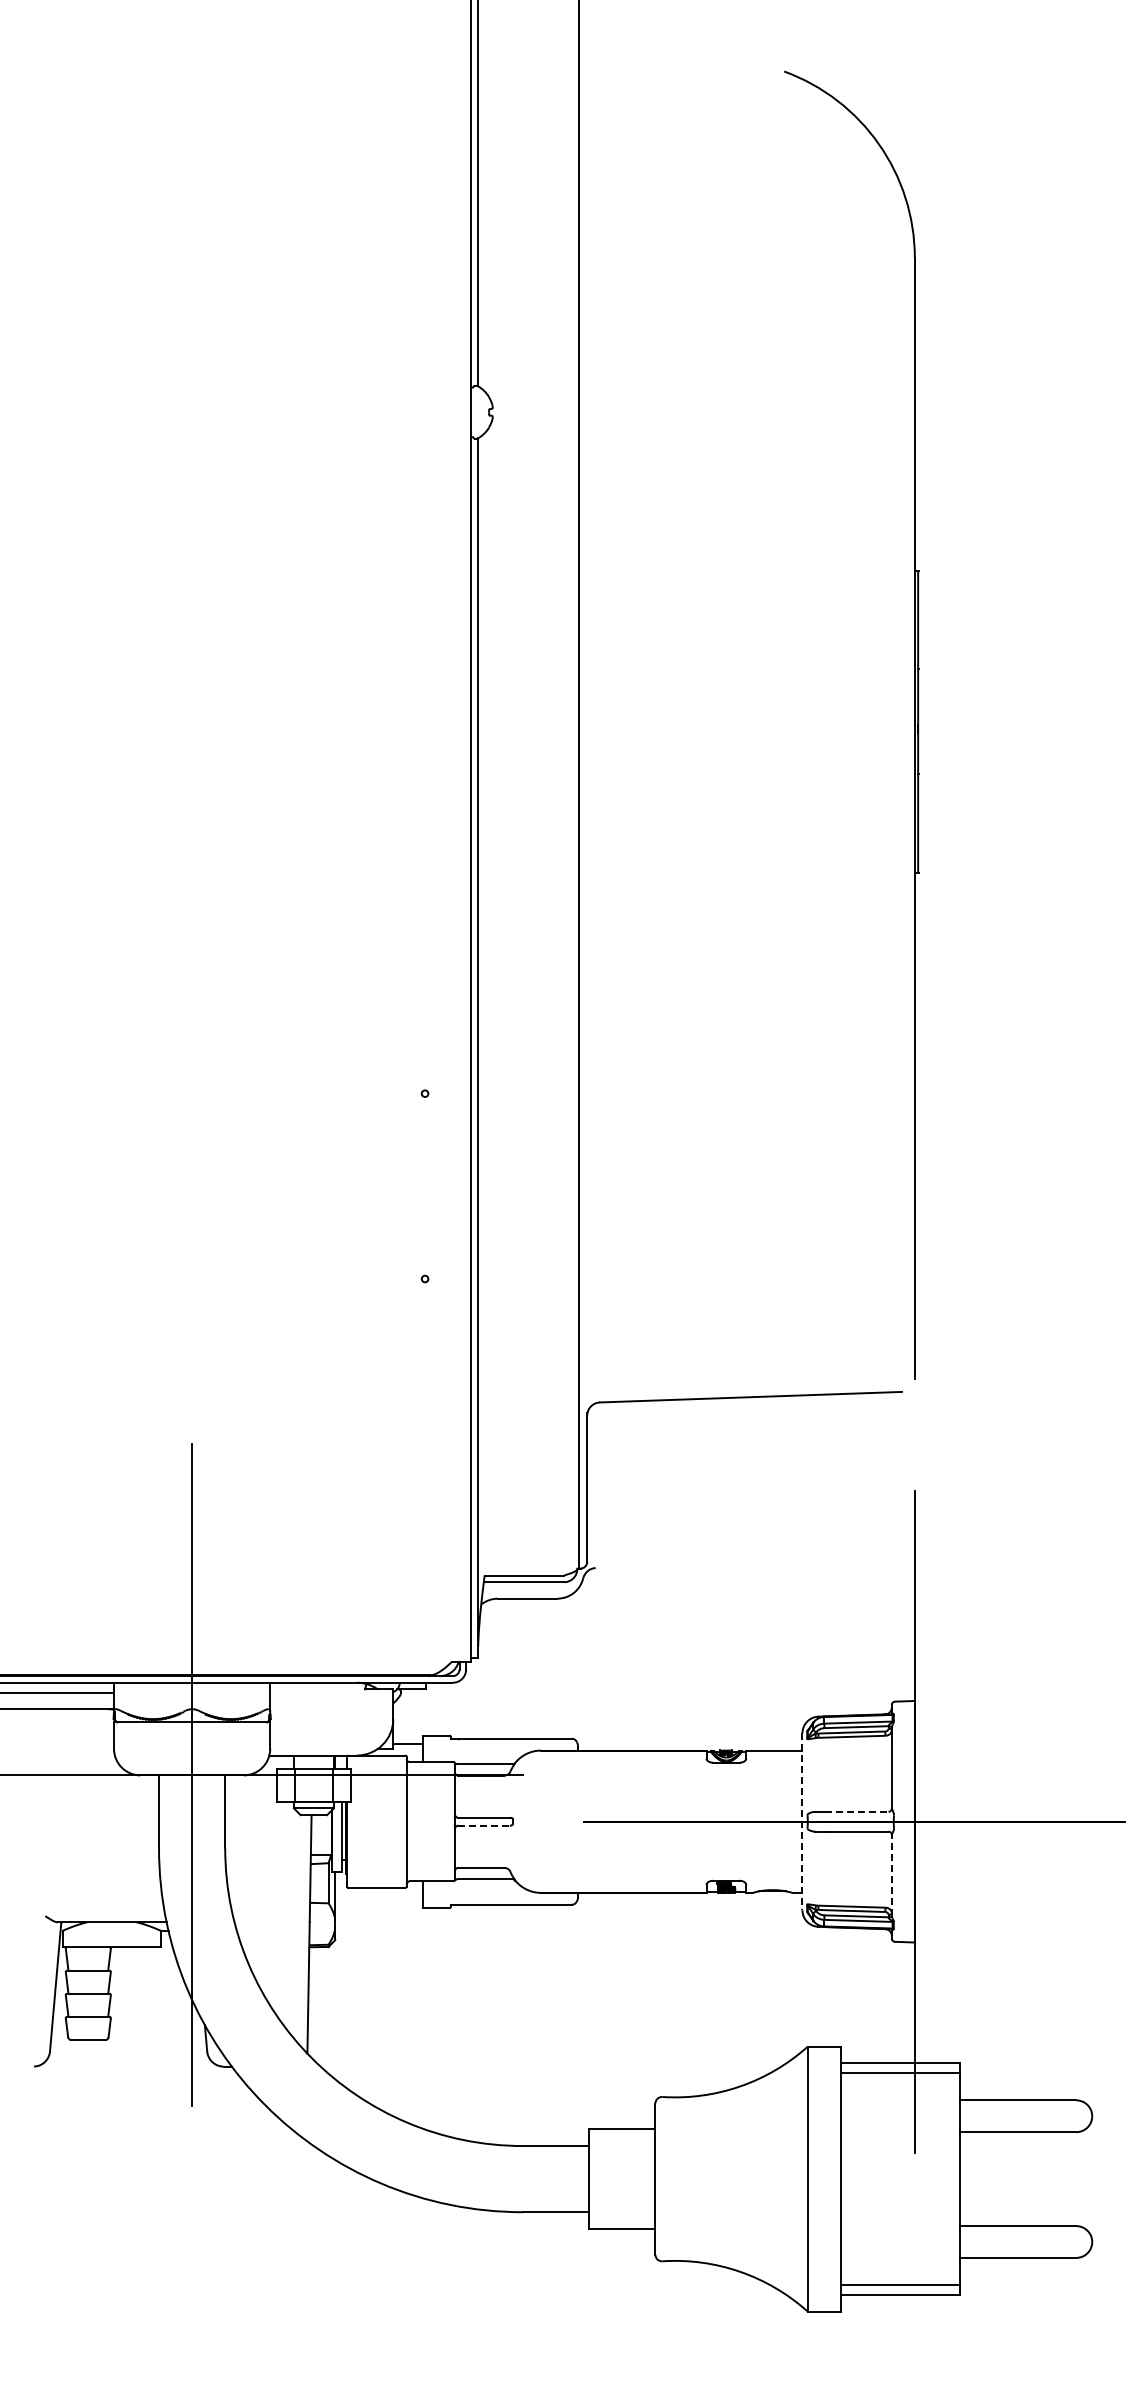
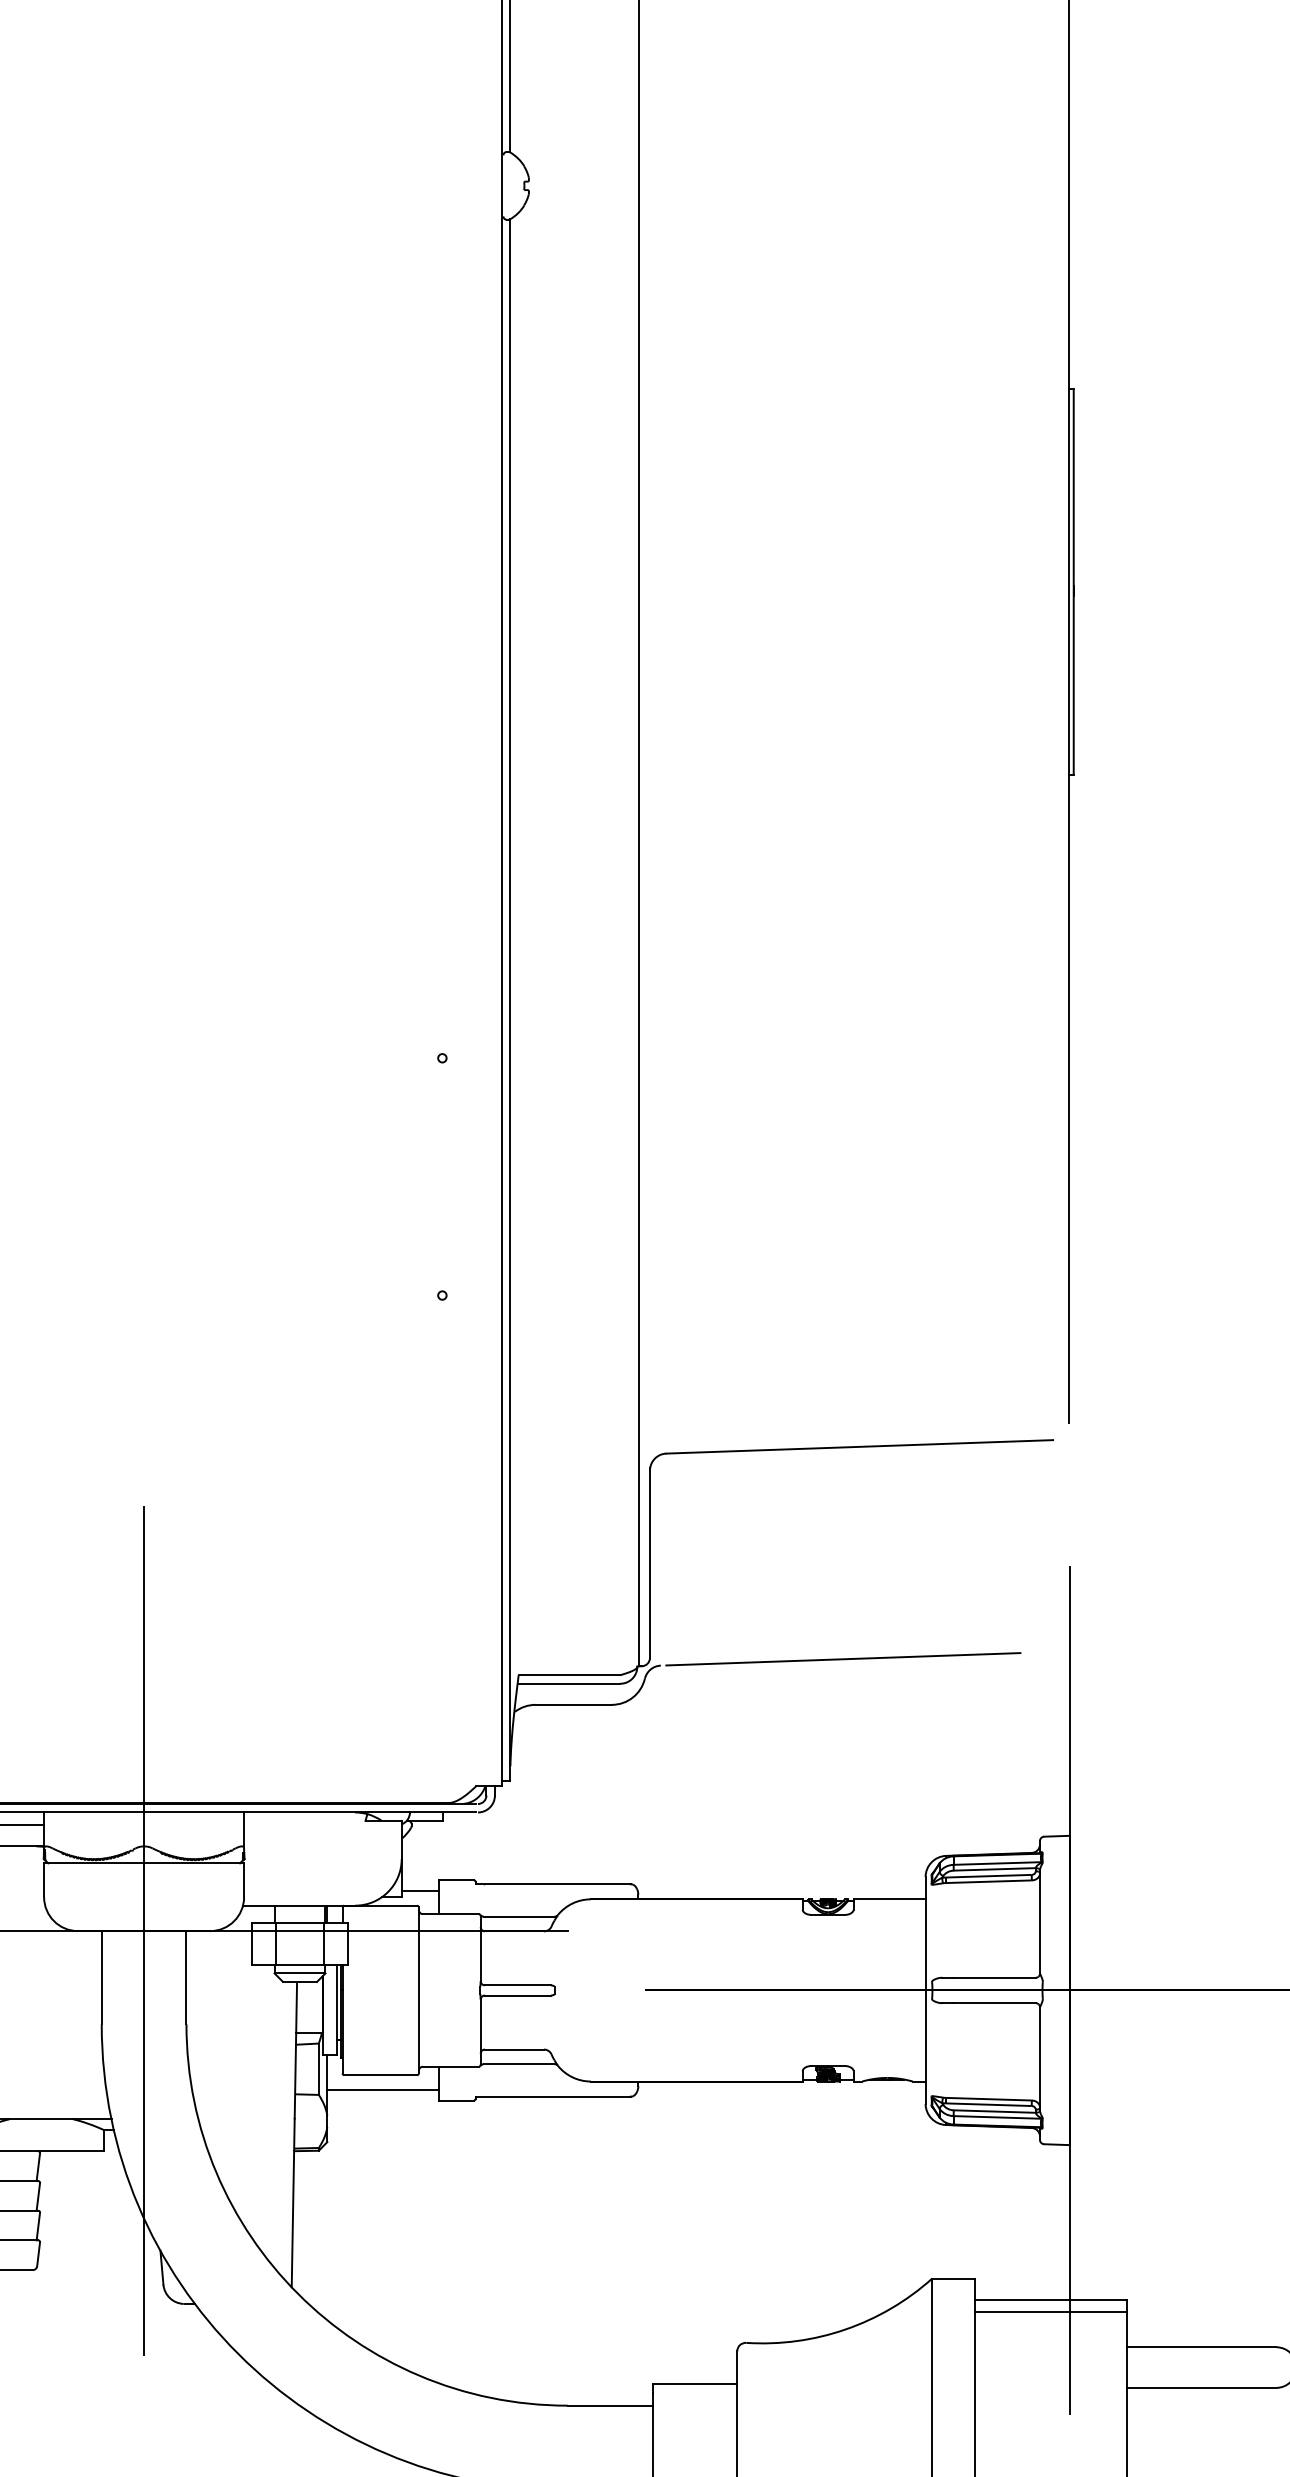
line: (738, 1562) -> (843, 1658), added
line: (856, 1811) -> (994, 1977), dashed -> solid
line: (802, 1821) -> (925, 1990), dashed -> solid
line: (484, 1825) -> (518, 1995), dashed -> solid
line: (891, 1874) -> (1039, 2058), dashed -> solid
line: (378, 1899) -> (382, 2090), added

